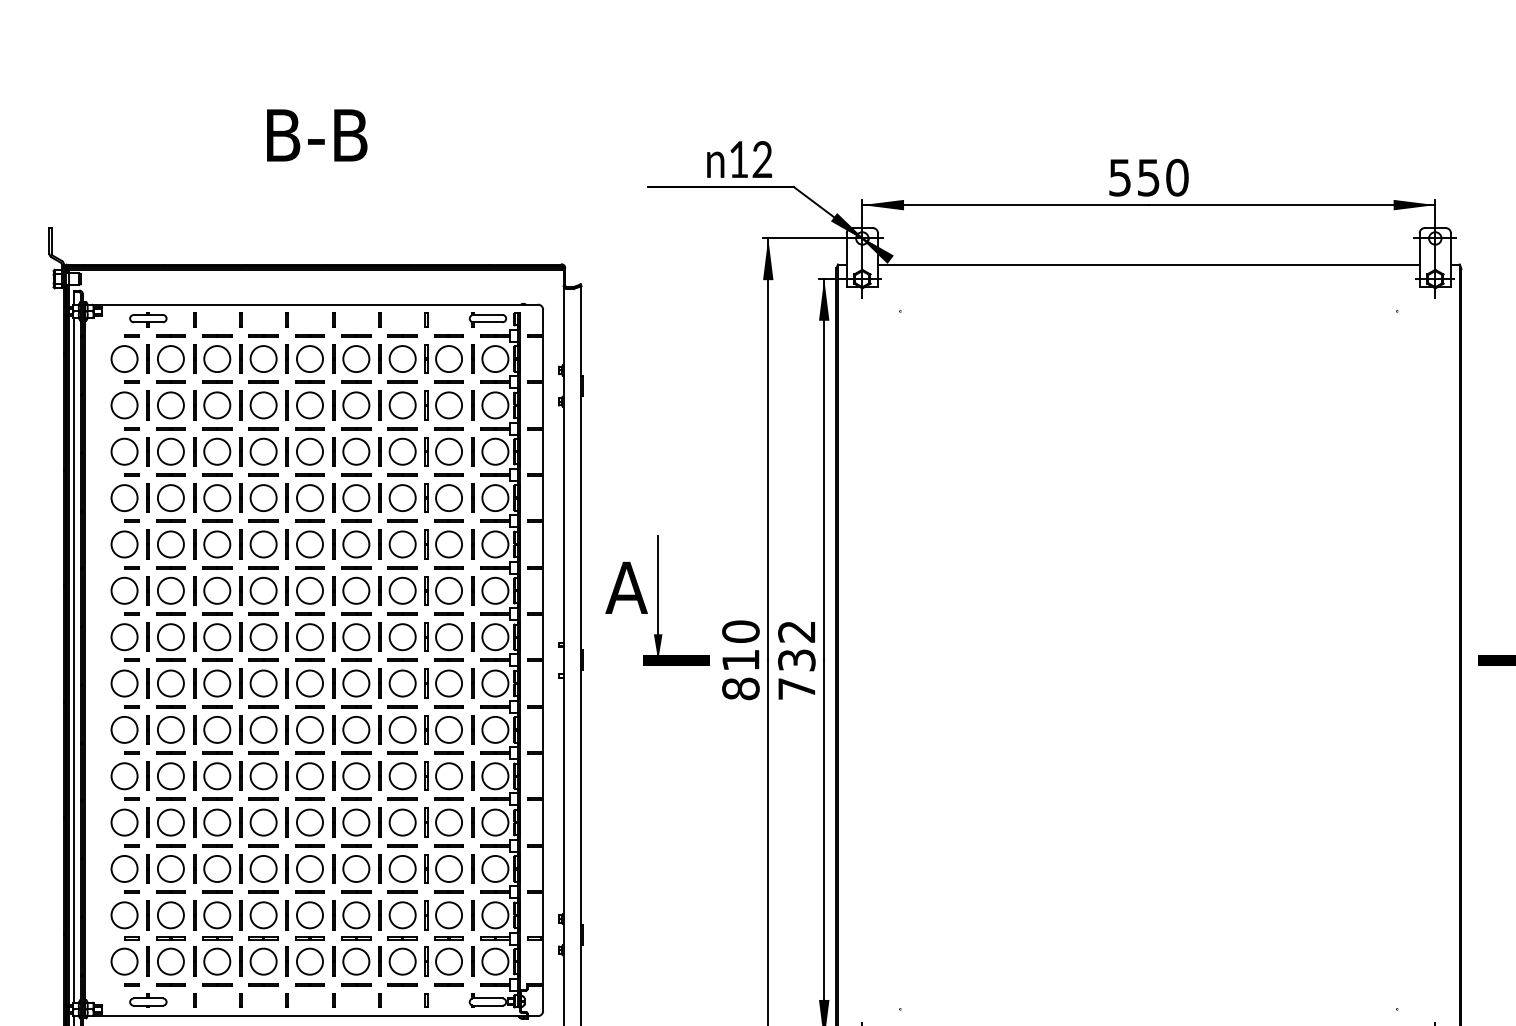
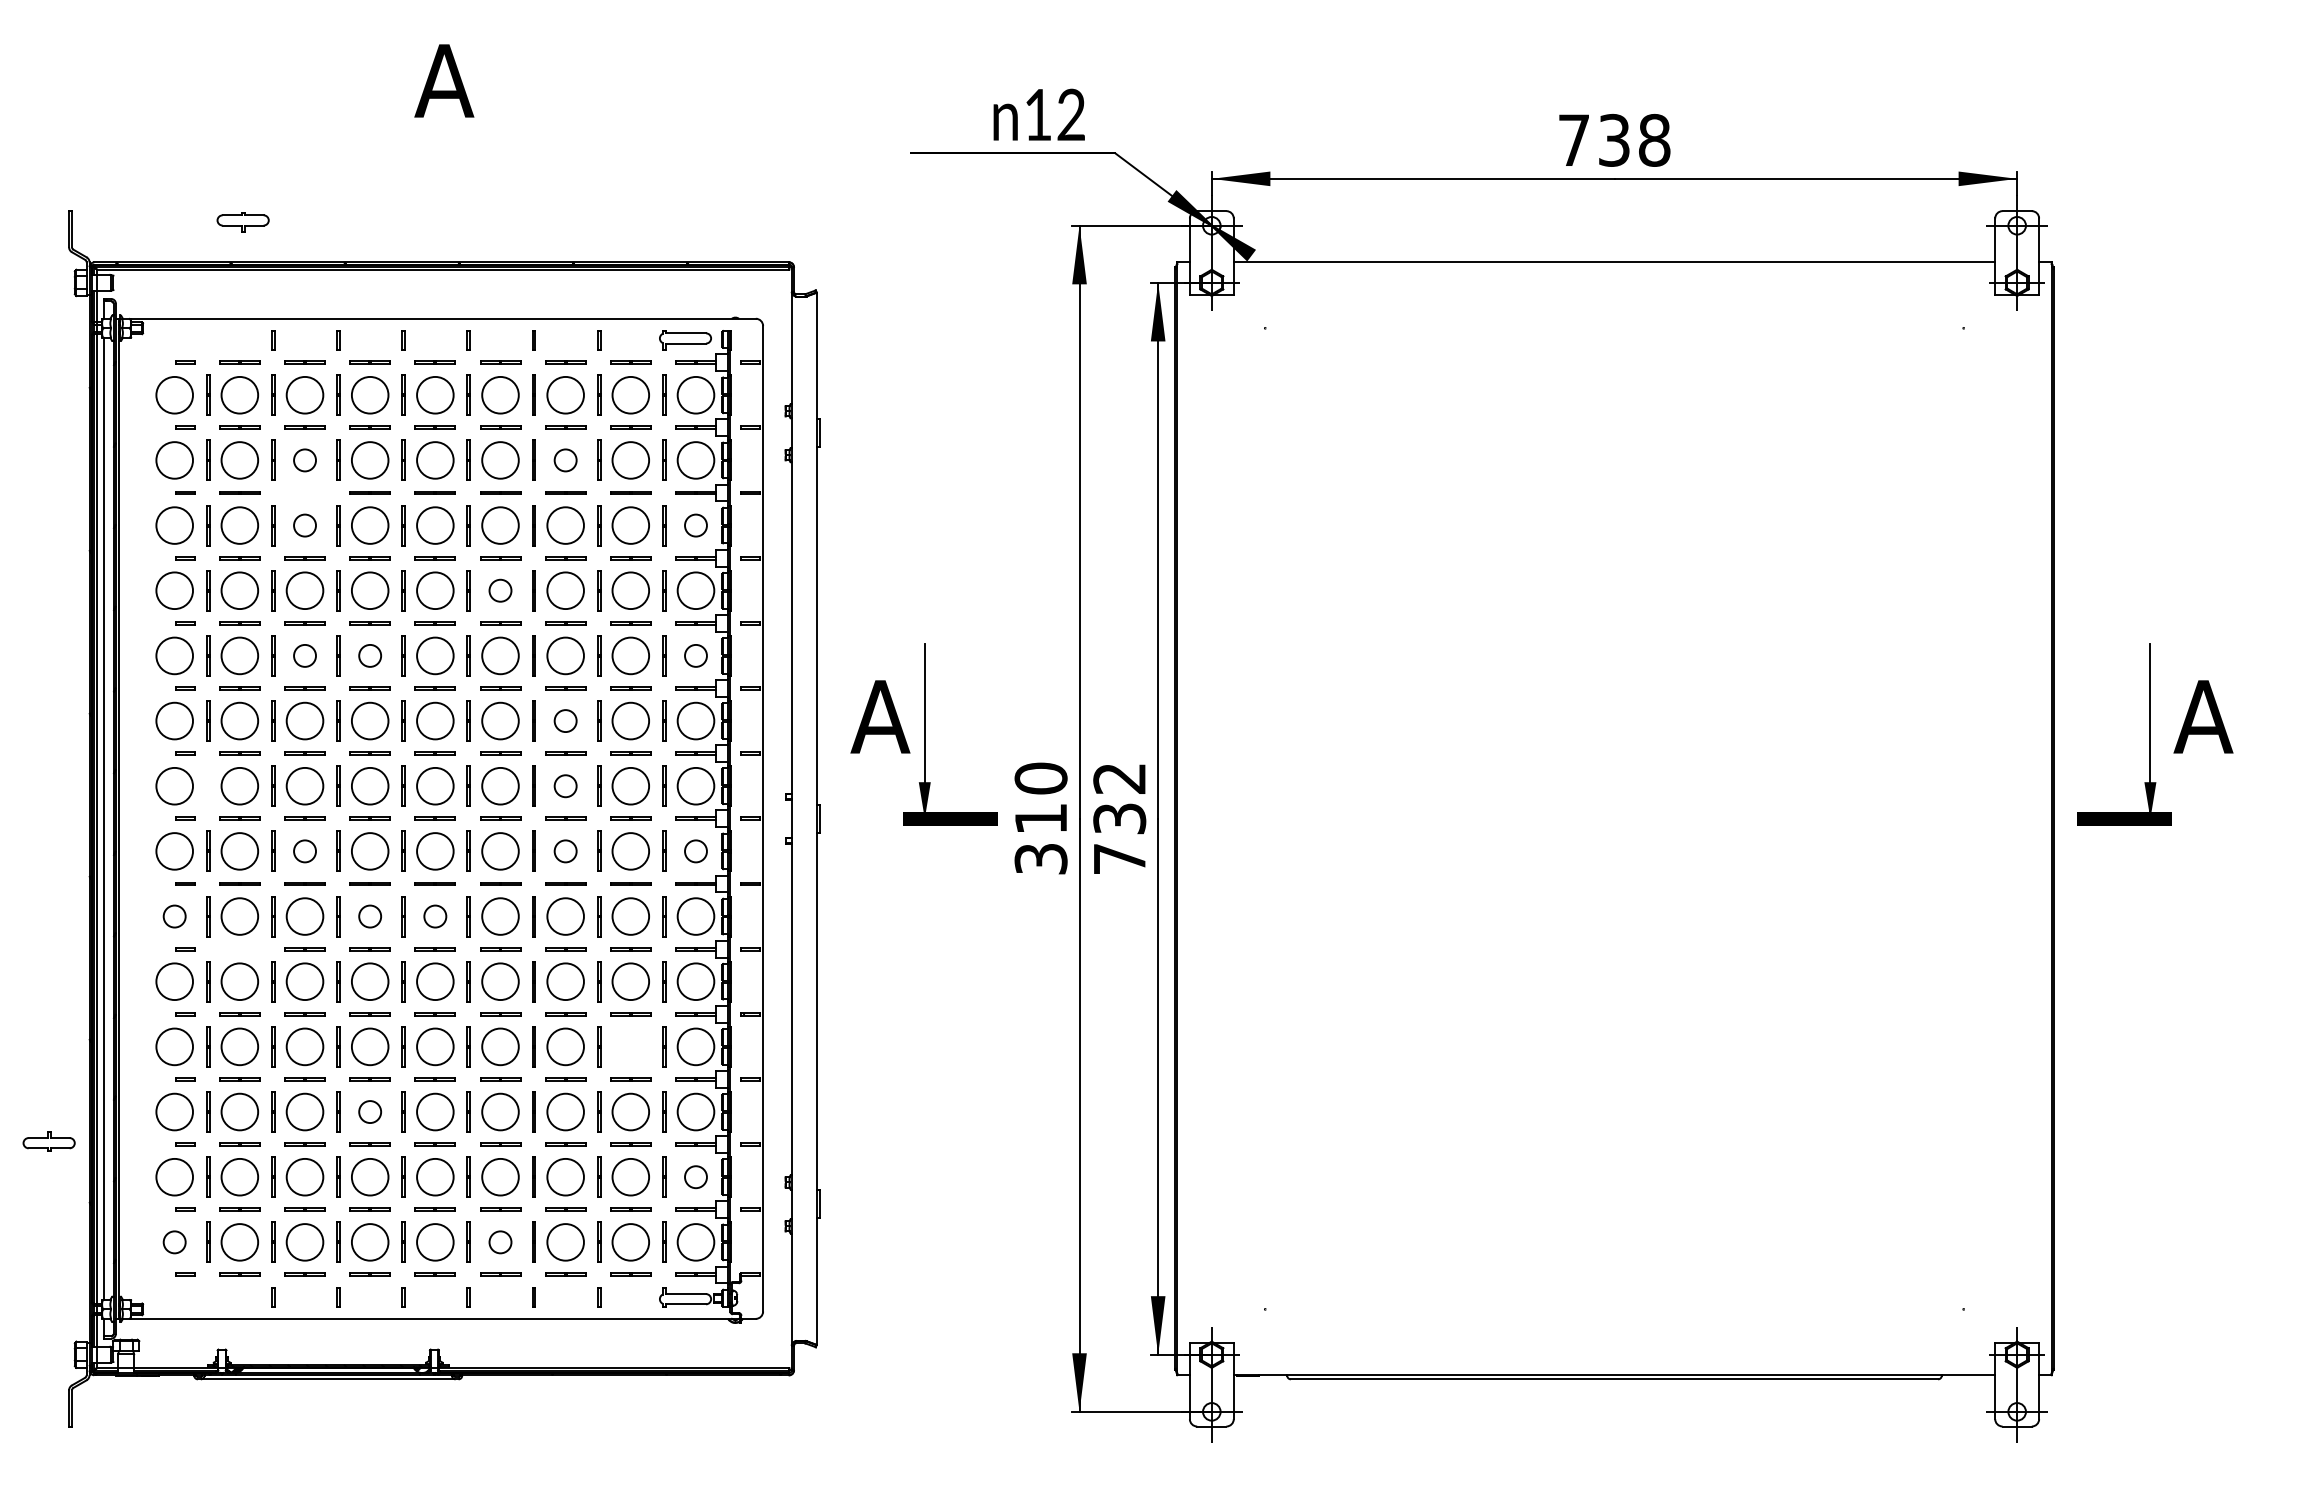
text: (317, 135) -> (445, 80), B-B -> A
text: (1148, 177) -> (1614, 139), 550 -> 738
part: (147, 320) -> (242, 222), moved
circle: (216, 405) -> (304, 460), size x0.6
circle: (402, 405) -> (565, 460), size x0.6
line: (216, 428) -> (304, 492), removed
circle: (216, 451) -> (304, 525), size x0.6
circle: (495, 451) -> (695, 525), size x0.6
circle: (356, 497) -> (500, 590), size x0.6
circle: (216, 544) -> (304, 655), size x0.6
circle: (263, 544) -> (369, 655), size x0.6
circle: (495, 544) -> (695, 655), size x0.6
circle: (402, 590) -> (565, 720), size x0.6
line: (148, 636) -> (208, 785), removed
circle: (402, 636) -> (565, 785), size x0.6
circle: (216, 683) -> (304, 851), size x0.6
circle: (402, 683) -> (565, 851), size x0.6
circle: (495, 683) -> (695, 851), size x0.6
text: (740, 688) -> (1040, 858), 810 -> 310
circle: (124, 729) -> (174, 916), size x0.6
circle: (263, 729) -> (369, 916), size x0.6
circle: (310, 729) -> (435, 916), size x0.6
line: (170, 753) -> (239, 949), removed
circle: (448, 822) -> (630, 1046), removed
circle: (263, 868) -> (369, 1111), size x0.6
circle: (495, 914) -> (695, 1176), size x0.6
circle: (124, 961) -> (174, 1242), size x0.6
circle: (356, 961) -> (500, 1242), size x0.6
part: (147, 1000) -> (48, 1141), moved

